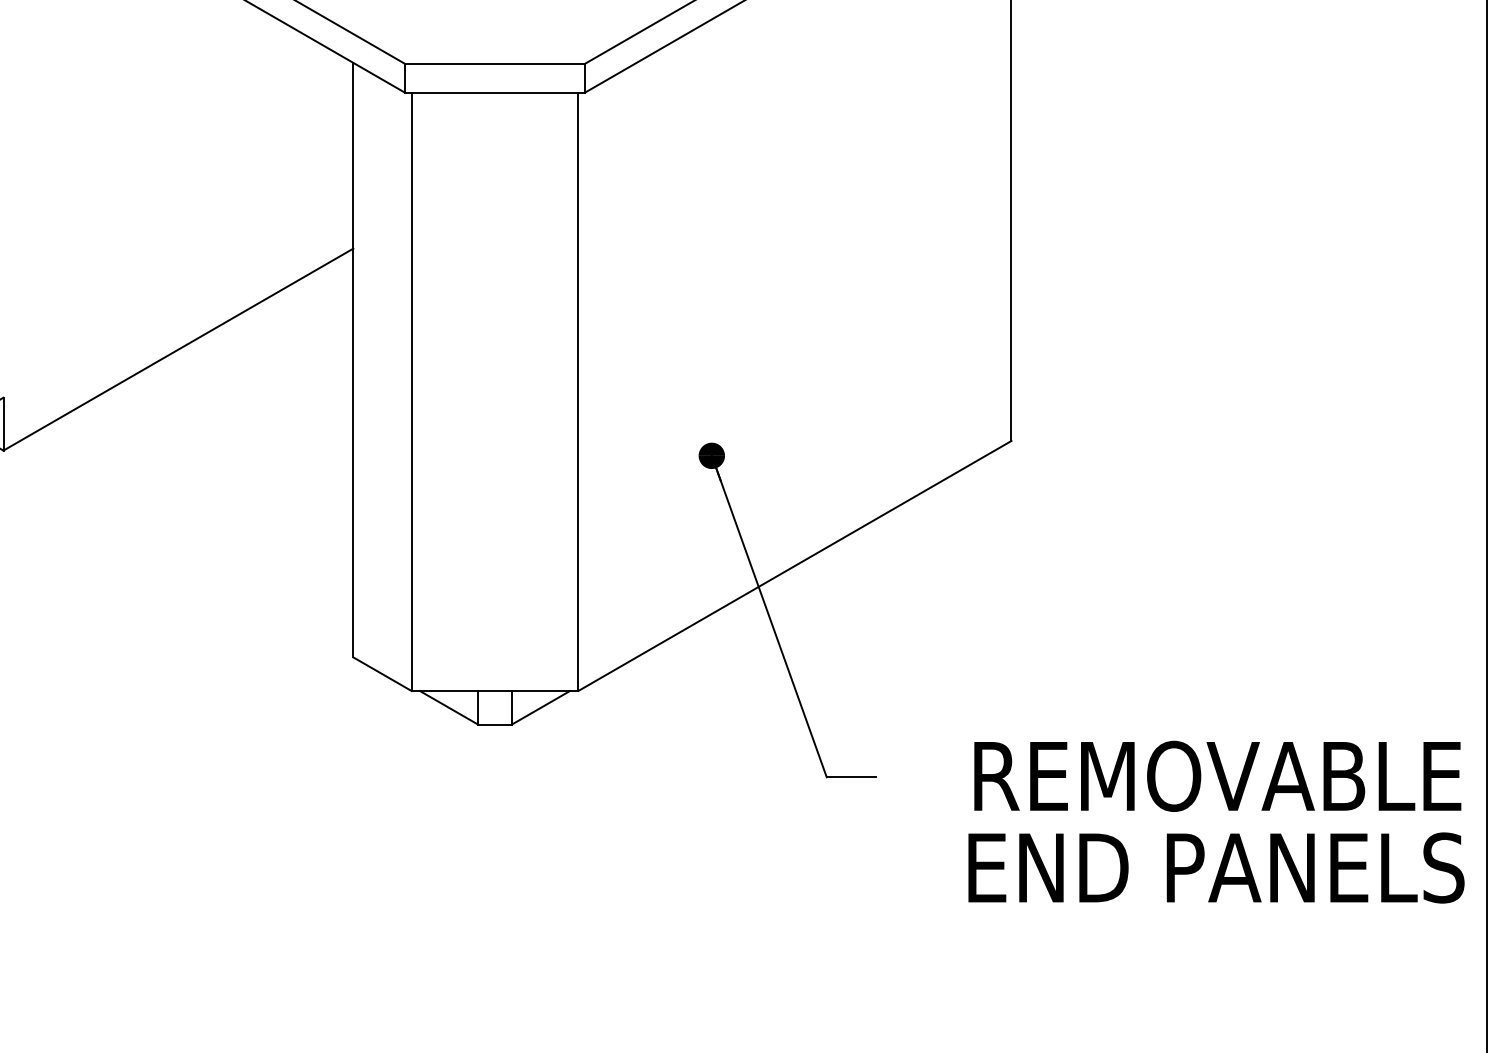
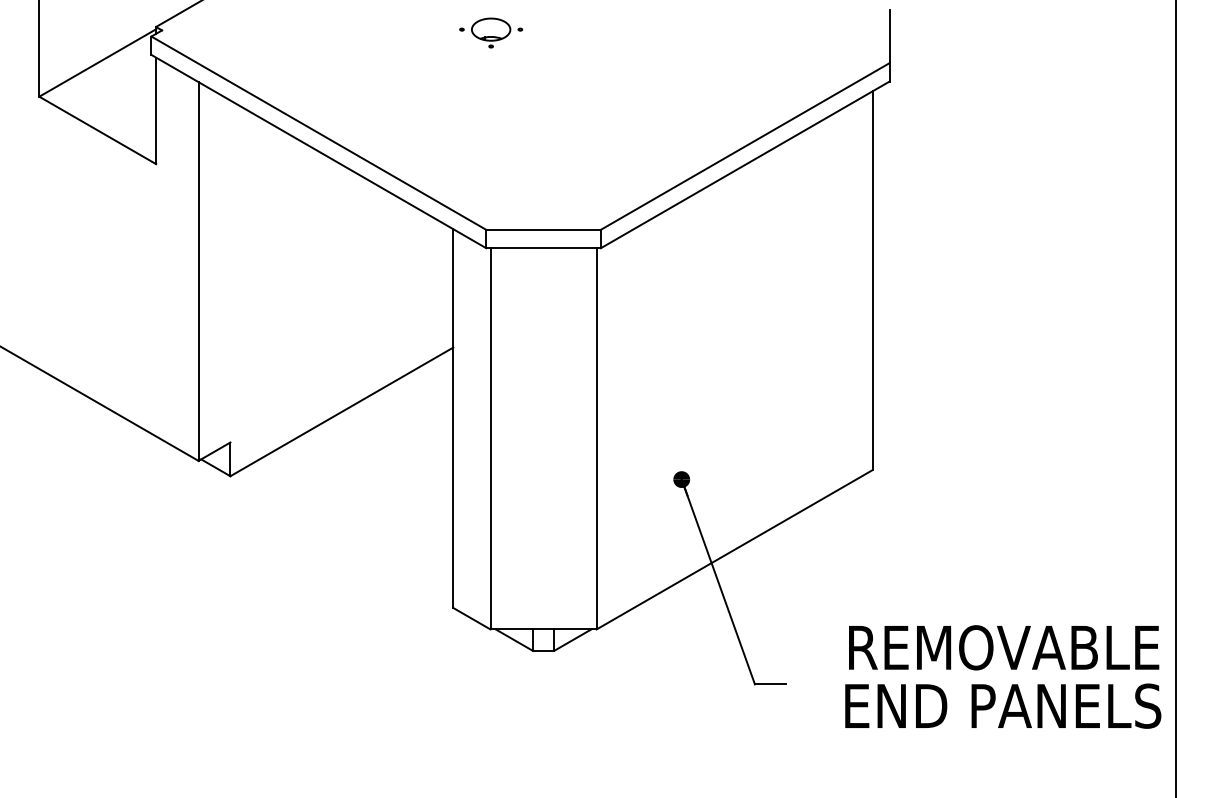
text: (1216, 821) -> (1003, 676), moved

